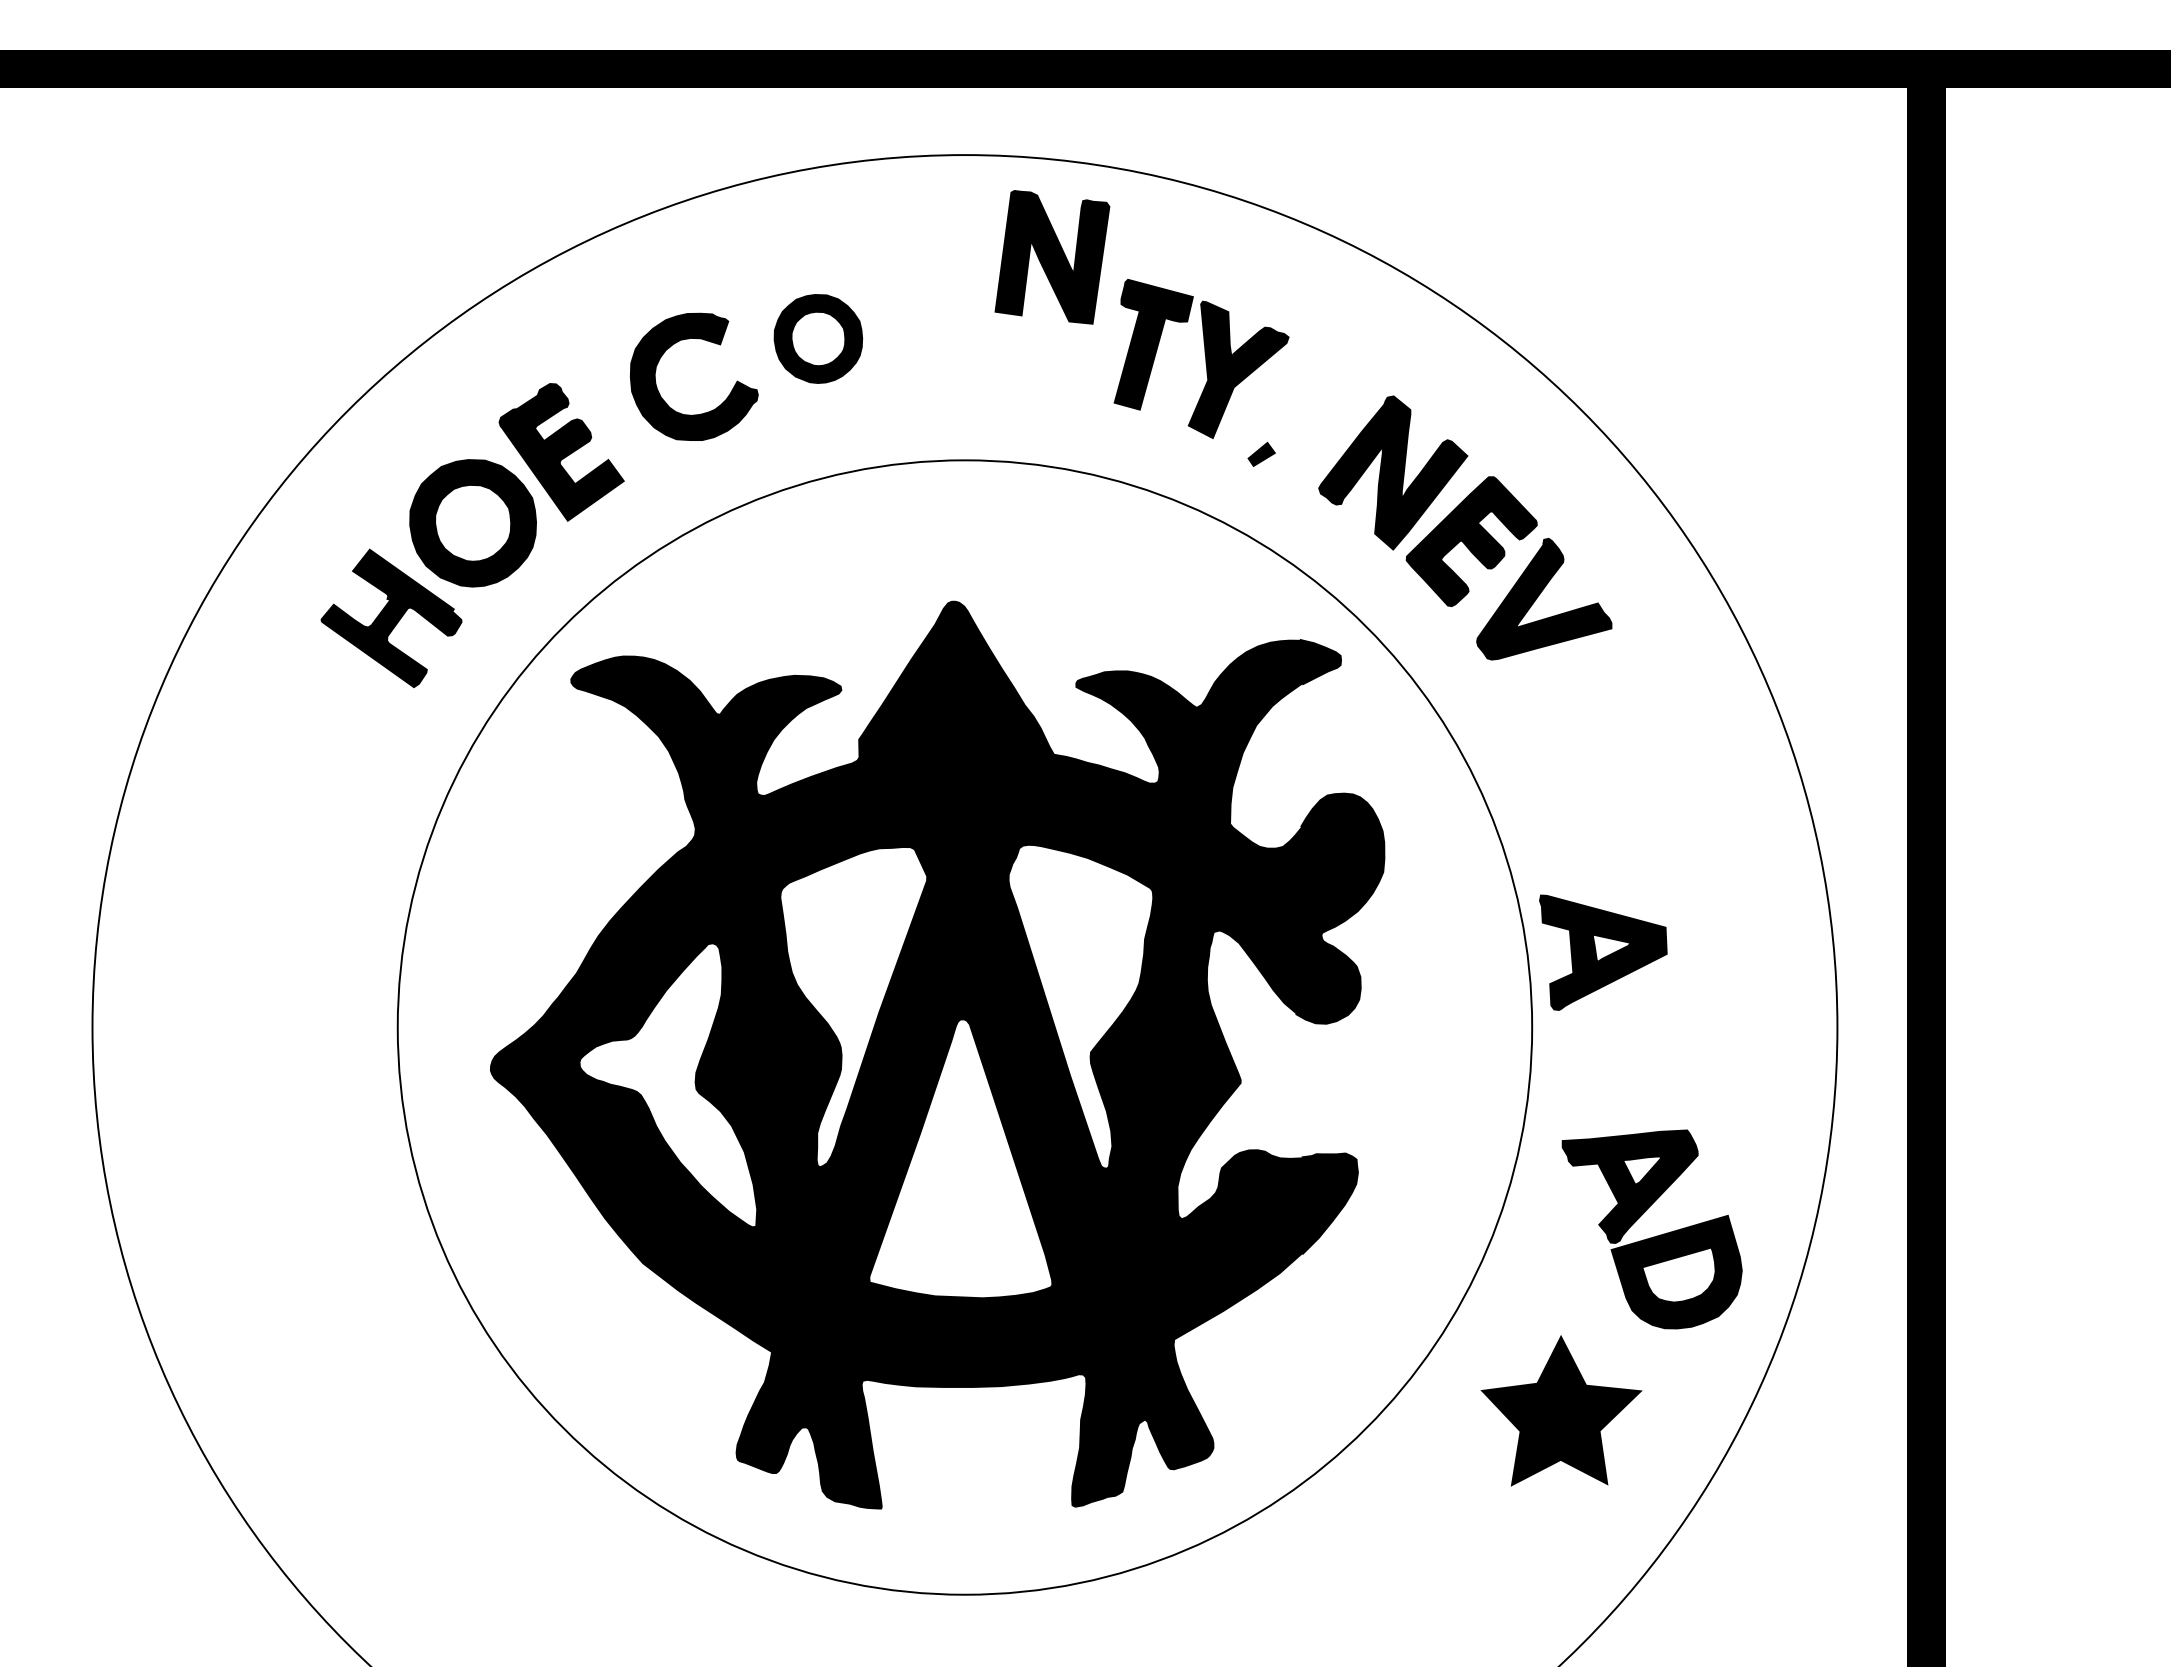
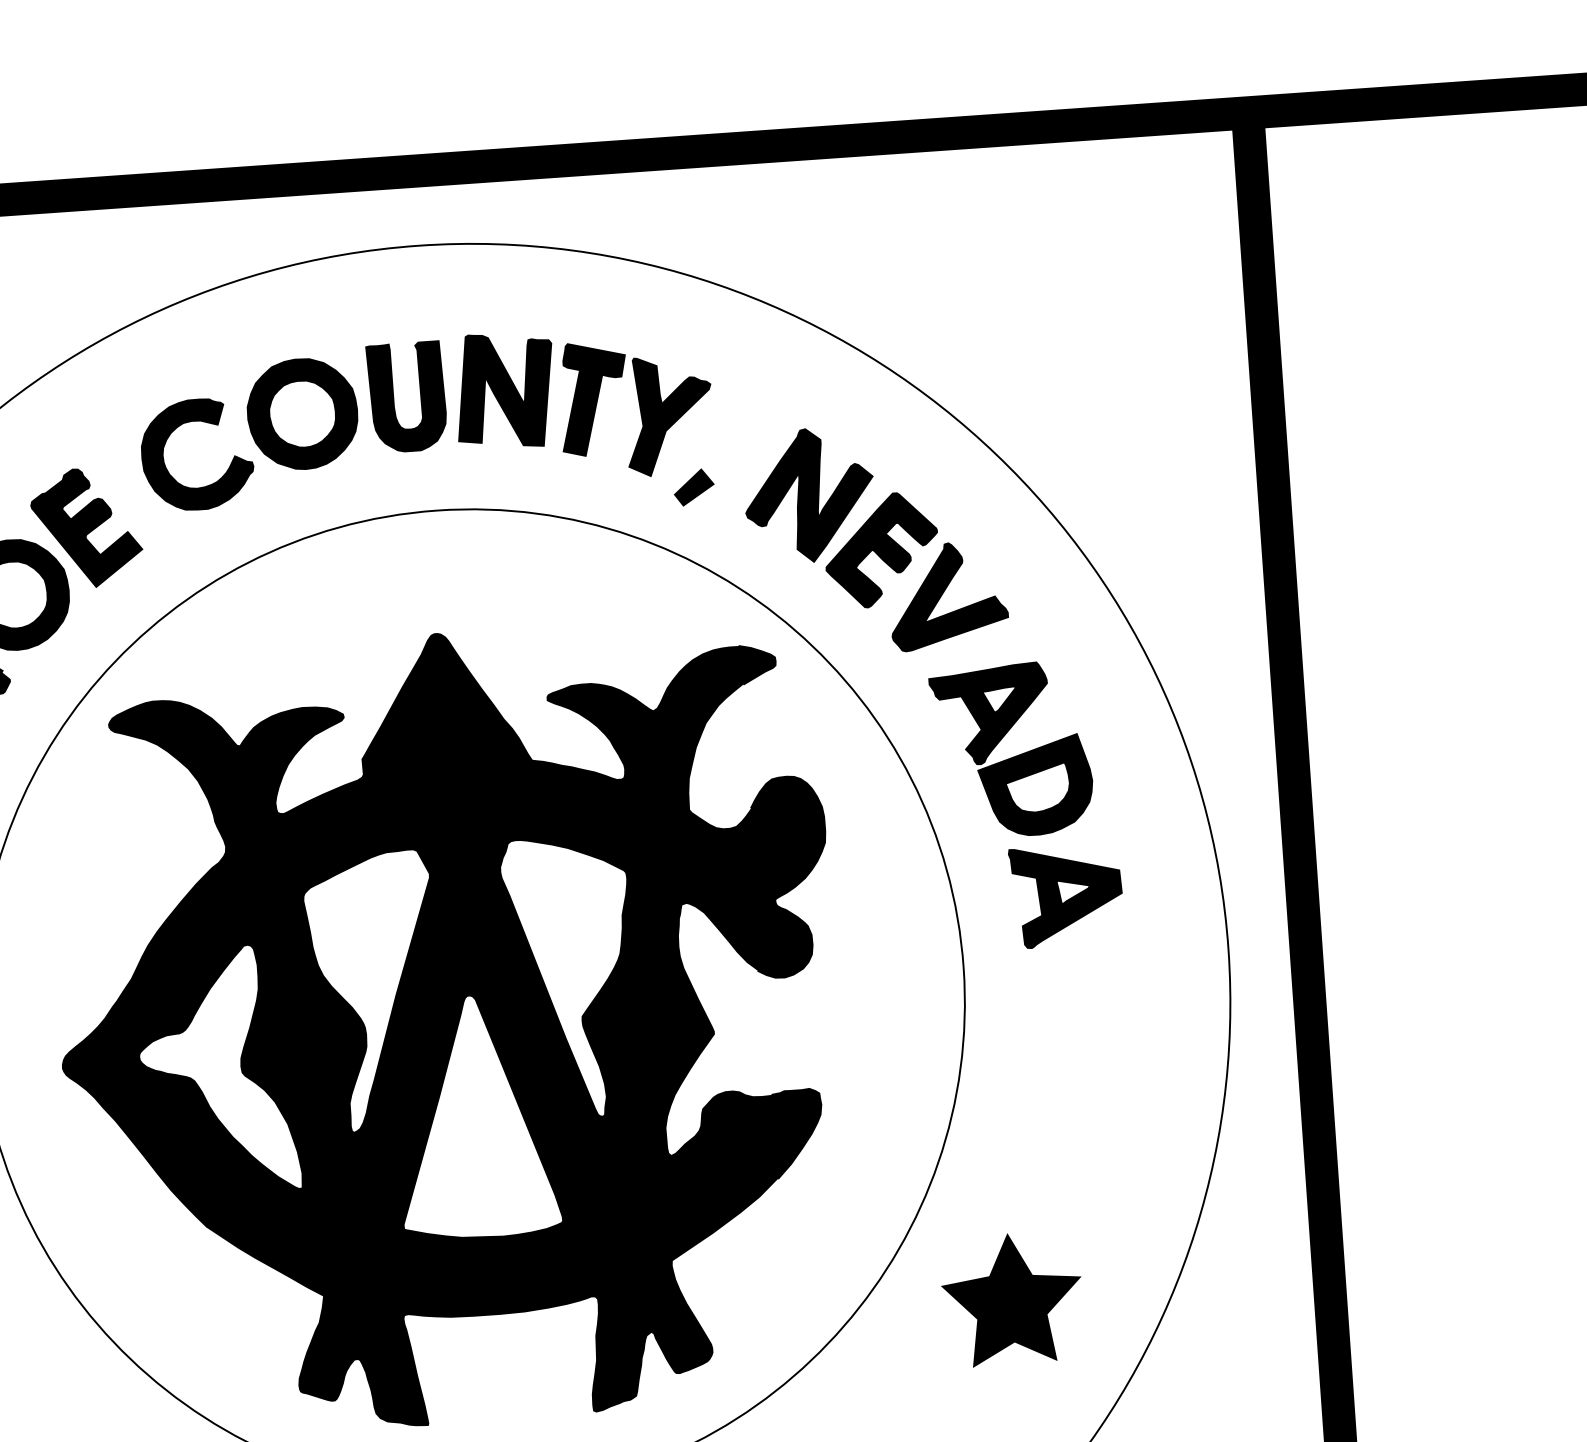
part: (1052, 257) -> (505, 390), moved
part: (924, 327) -> (394, 397), added
part: (818, 338) -> (302, 413), size x1.43
part: (1261, 454) -> (694, 487), size x1.67
part: (1603, 952) -> (1066, 895), moved
part: (1653, 1236) -> (1013, 756), moved

